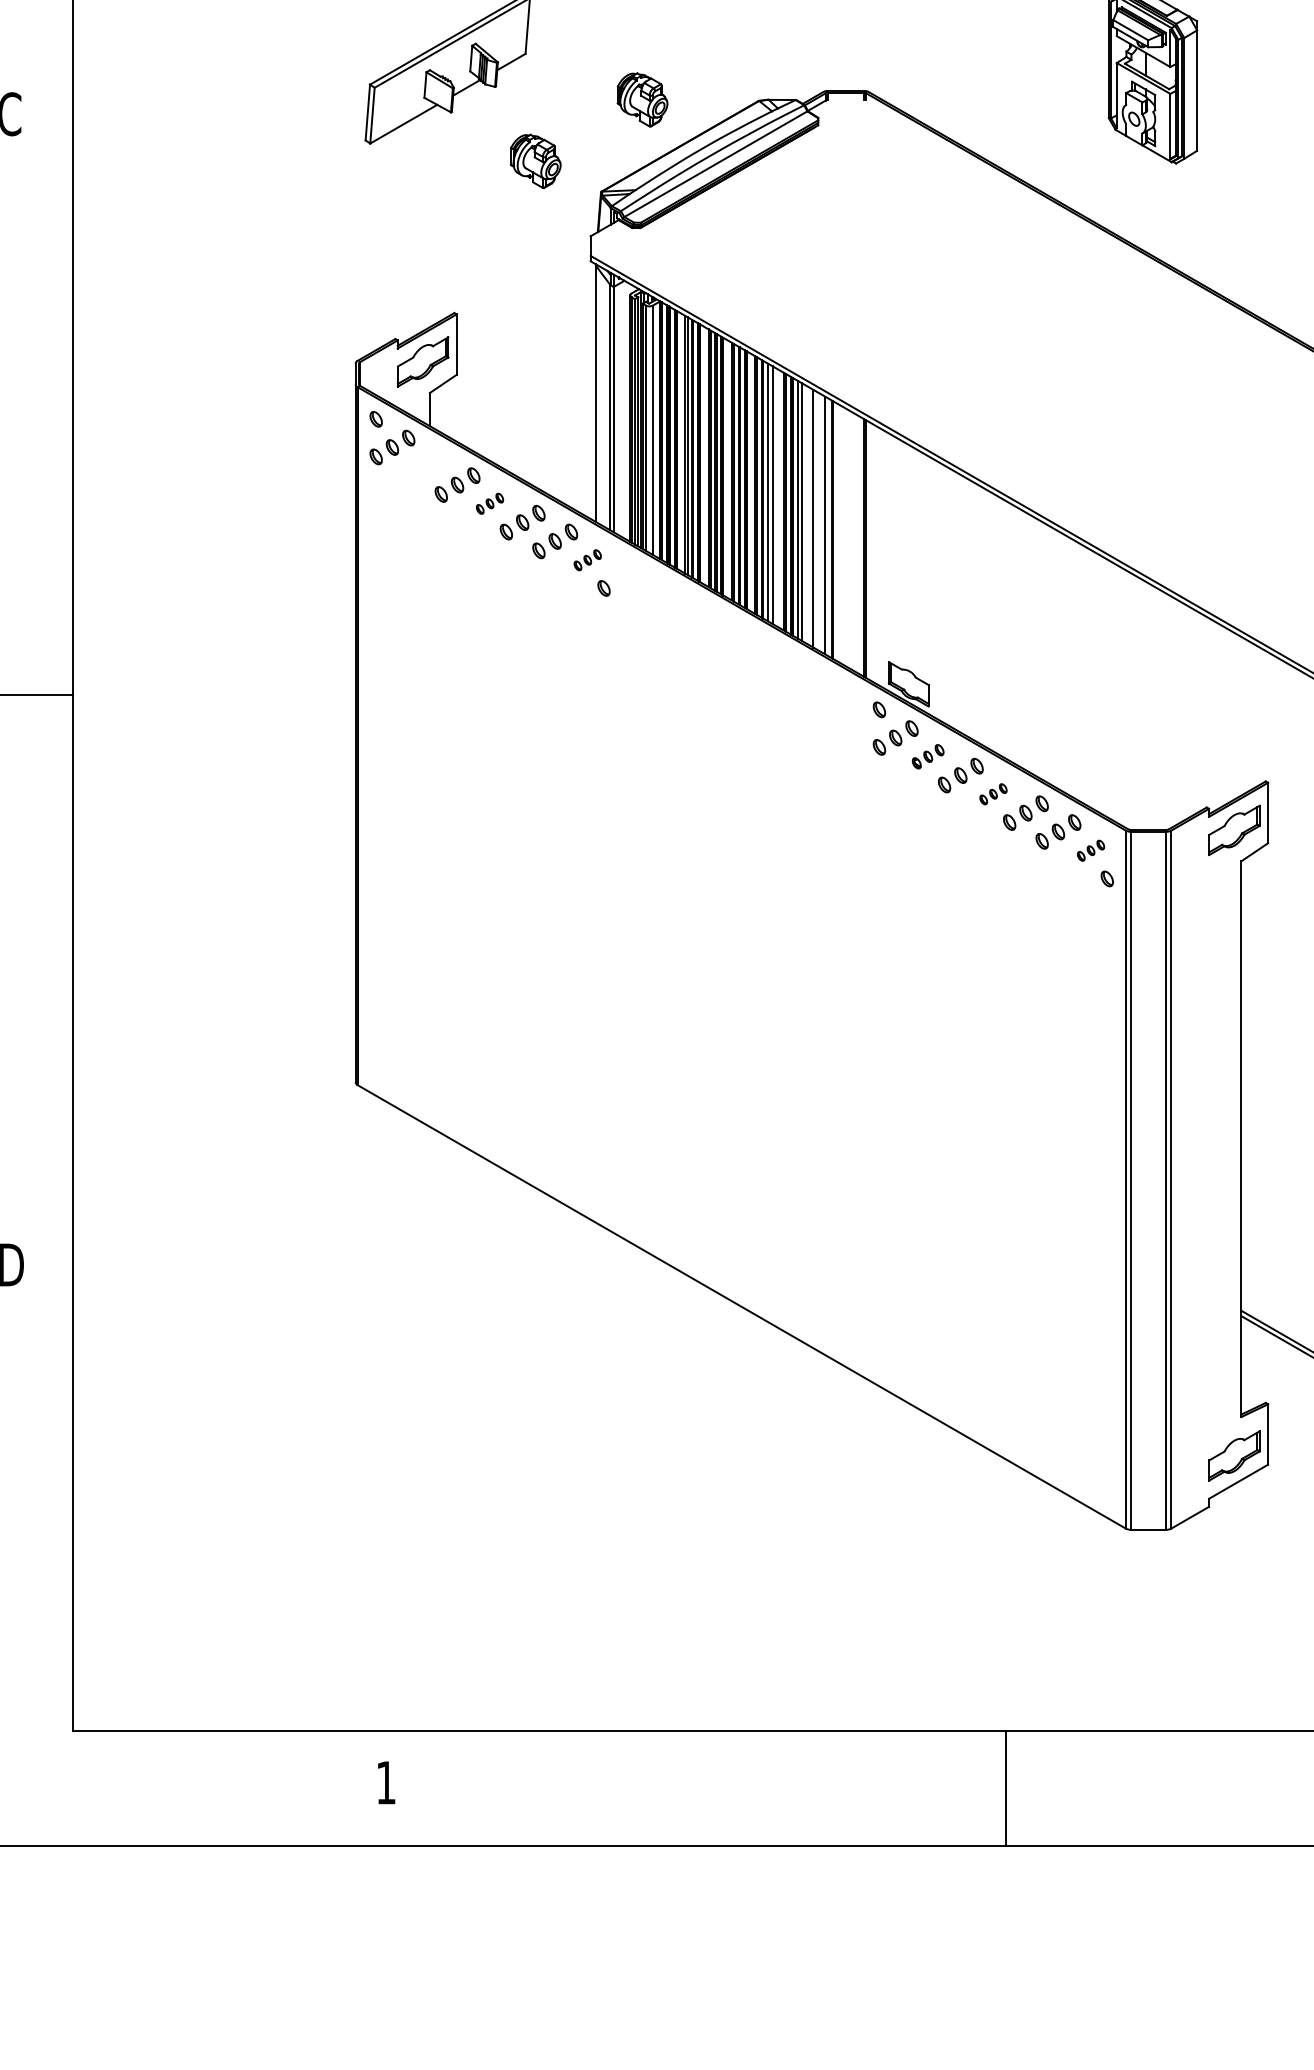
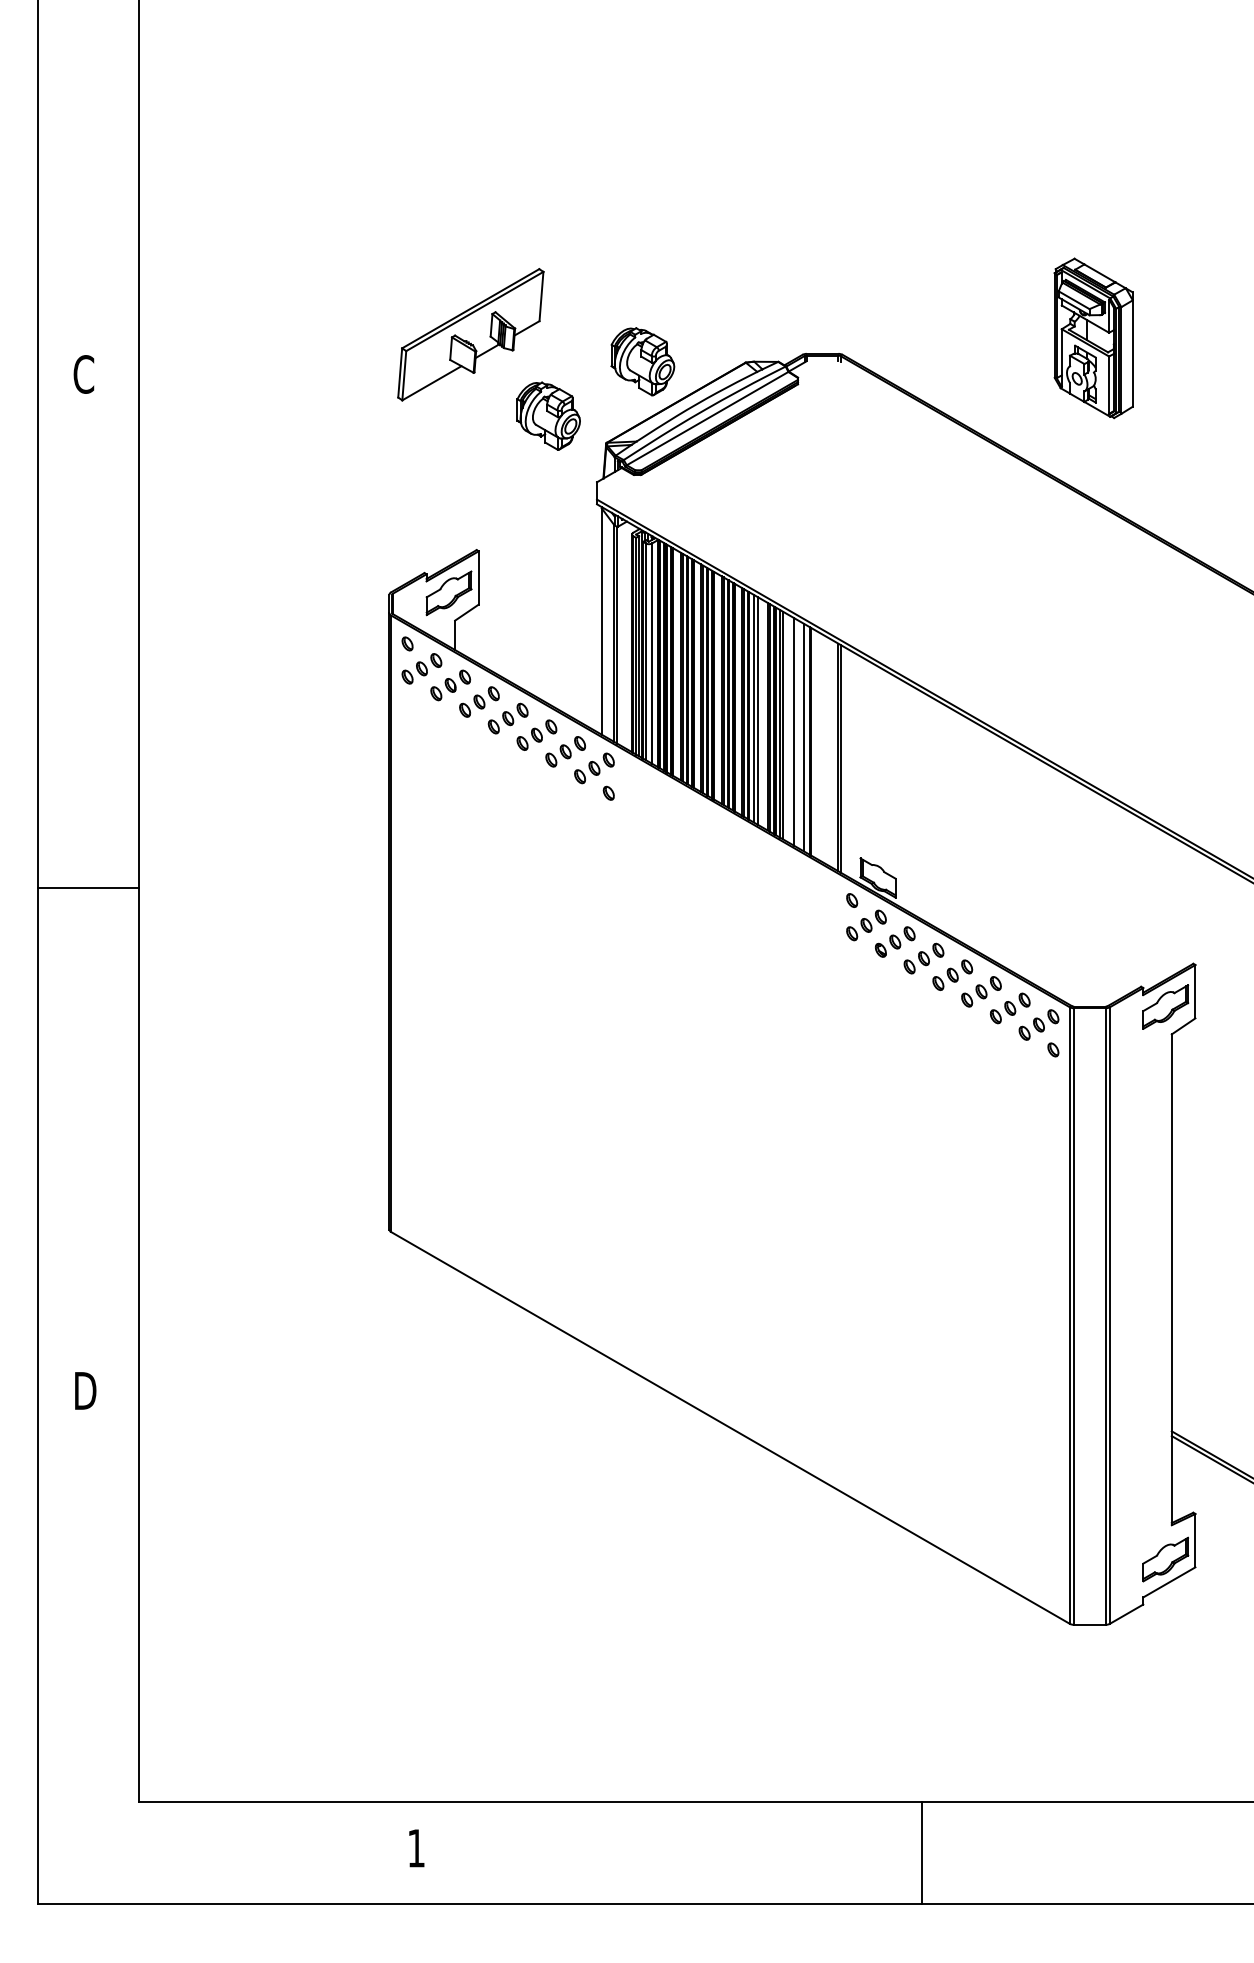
part: (642, 99) -> (642, 361), size x1.43
part: (535, 160) -> (548, 415), size x1.43
part: (424, 466) -> (450, 685), added
part: (489, 503) -> (507, 718), size x1.67
part: (587, 560) -> (594, 768), size x1.67
part: (927, 756) -> (894, 941), size x1.43
part: (993, 793) -> (952, 974), size x1.67
part: (1090, 850) -> (1038, 1024), size x1.67
line: (1006, 1788) -> (922, 1853), moved

